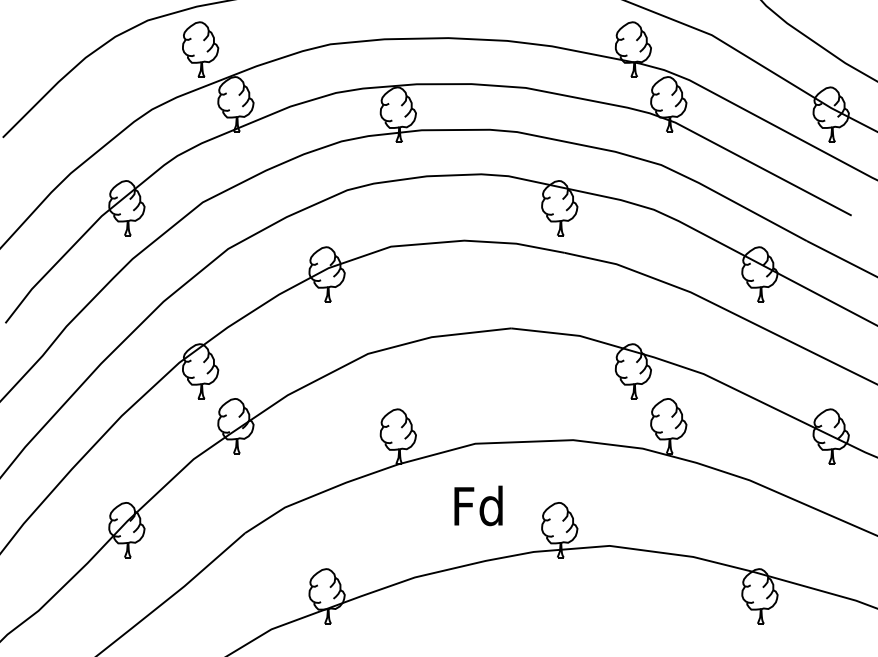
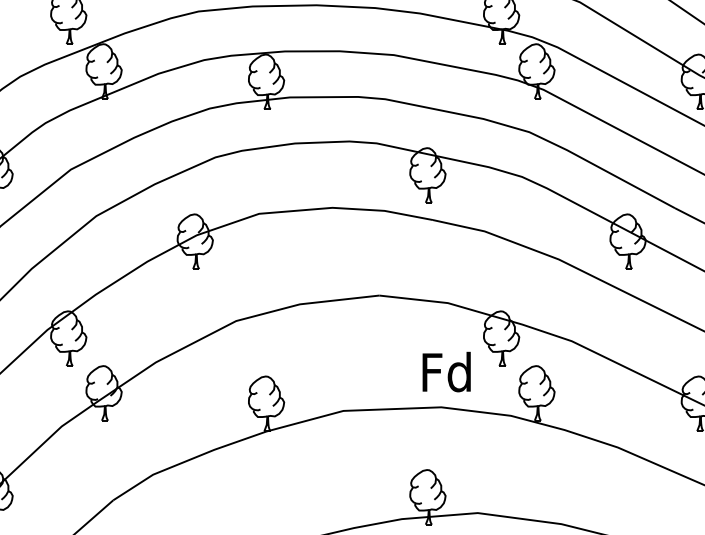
text: (478, 505) -> (446, 371), moved

